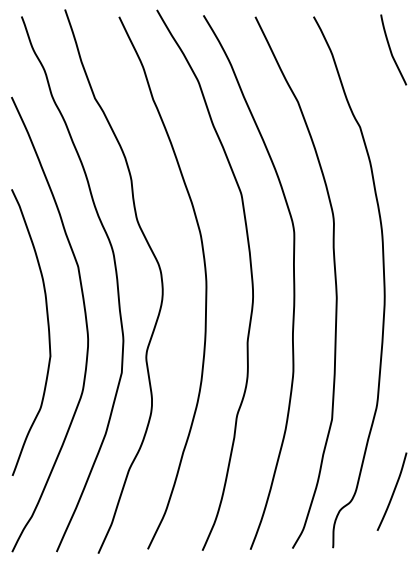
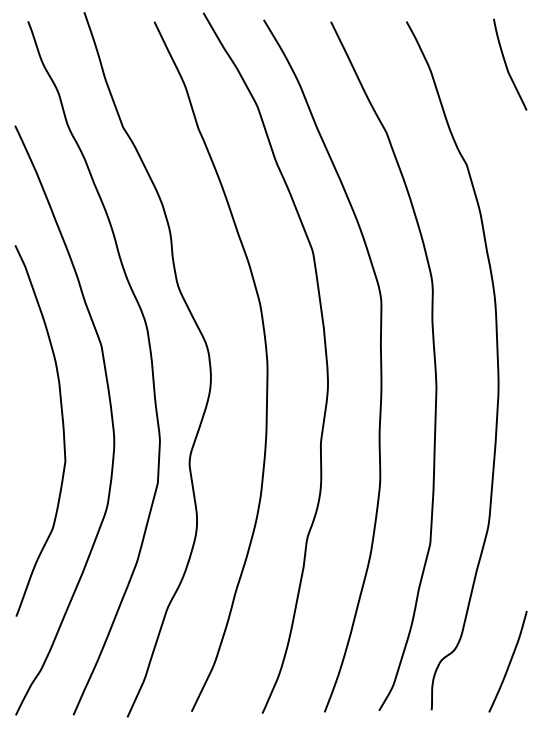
curve: (392, 492) -> (508, 662), moved

